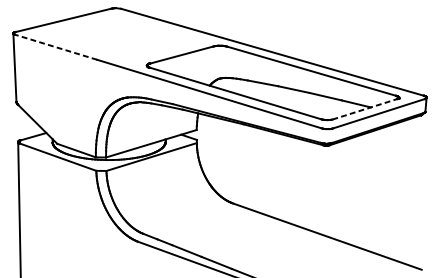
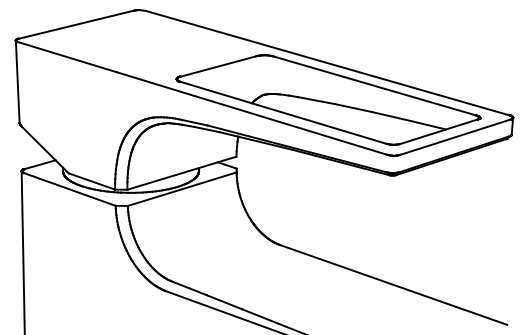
line: (56, 47) -> (67, 57), dashed -> solid
line: (365, 109) -> (439, 131), dashed -> solid

